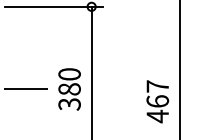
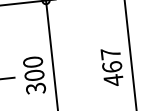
text: (69, 89) -> (34, 75), 380 -> 300
text: (157, 101) -> (112, 67), moved

